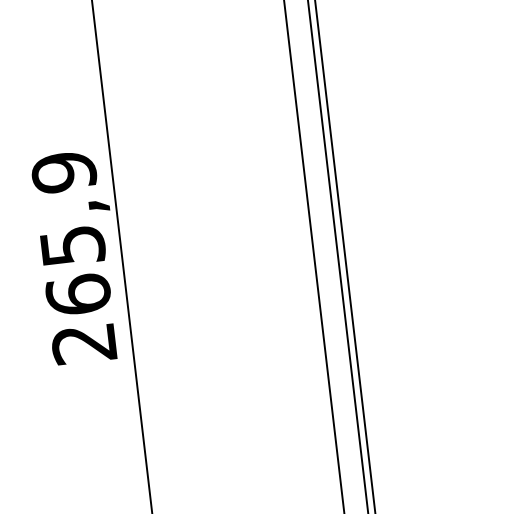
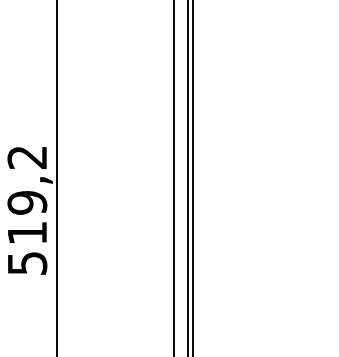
text: (74, 256) -> (27, 209), 265,9 -> 519,2

